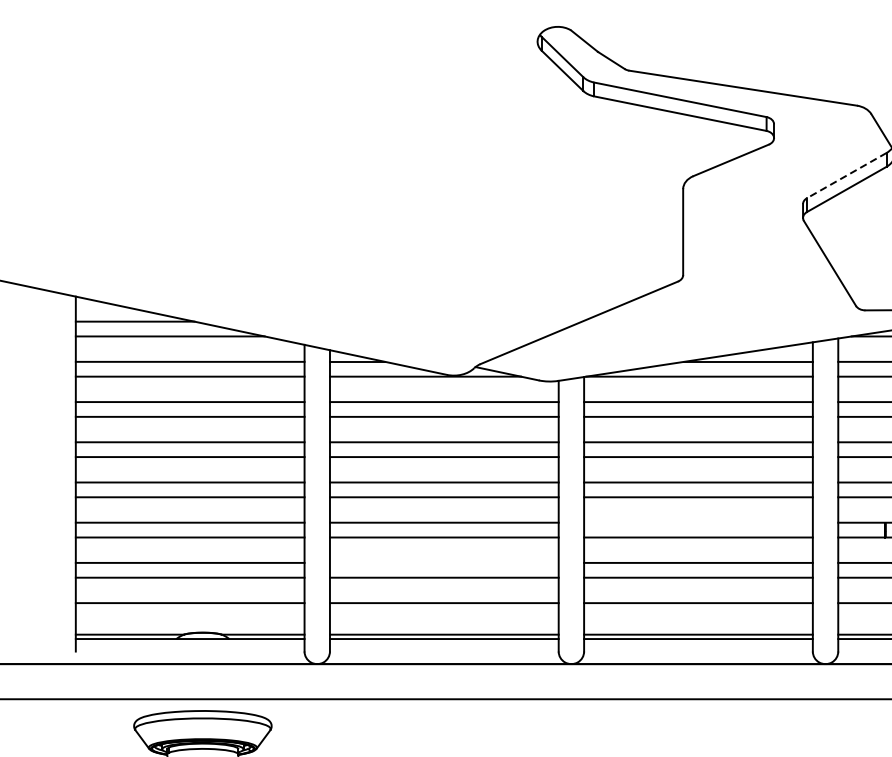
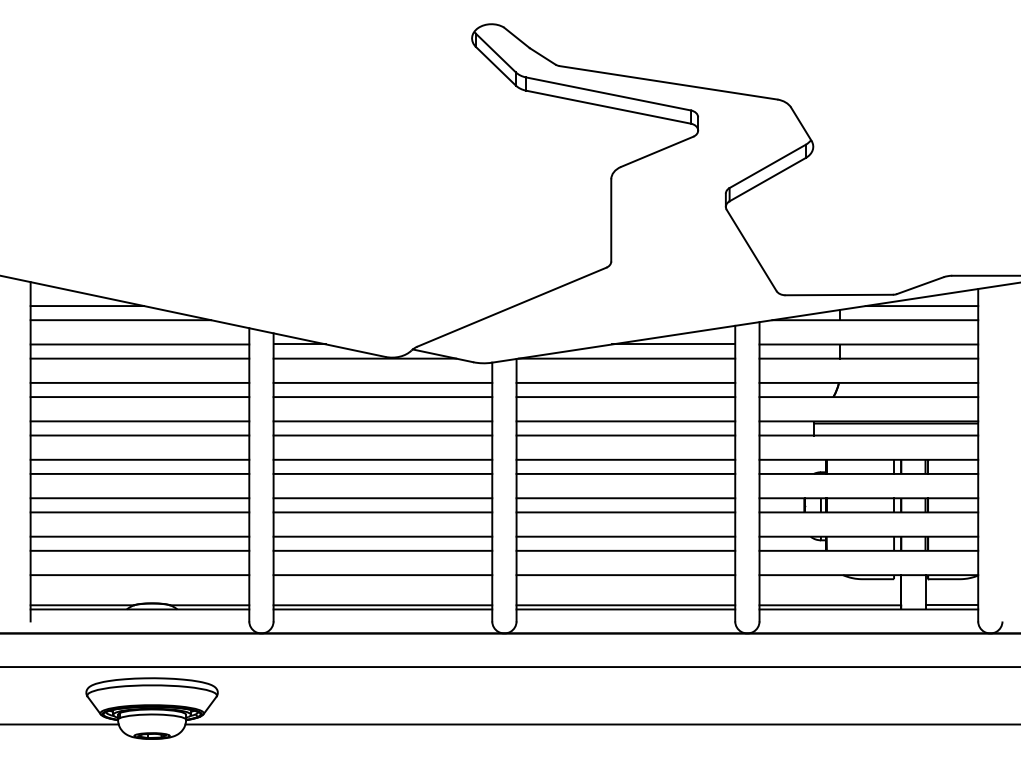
line: (846, 175) -> (767, 166), dashed -> solid
line: (698, 522) -> (625, 498), added
line: (443, 562) -> (382, 536), added

